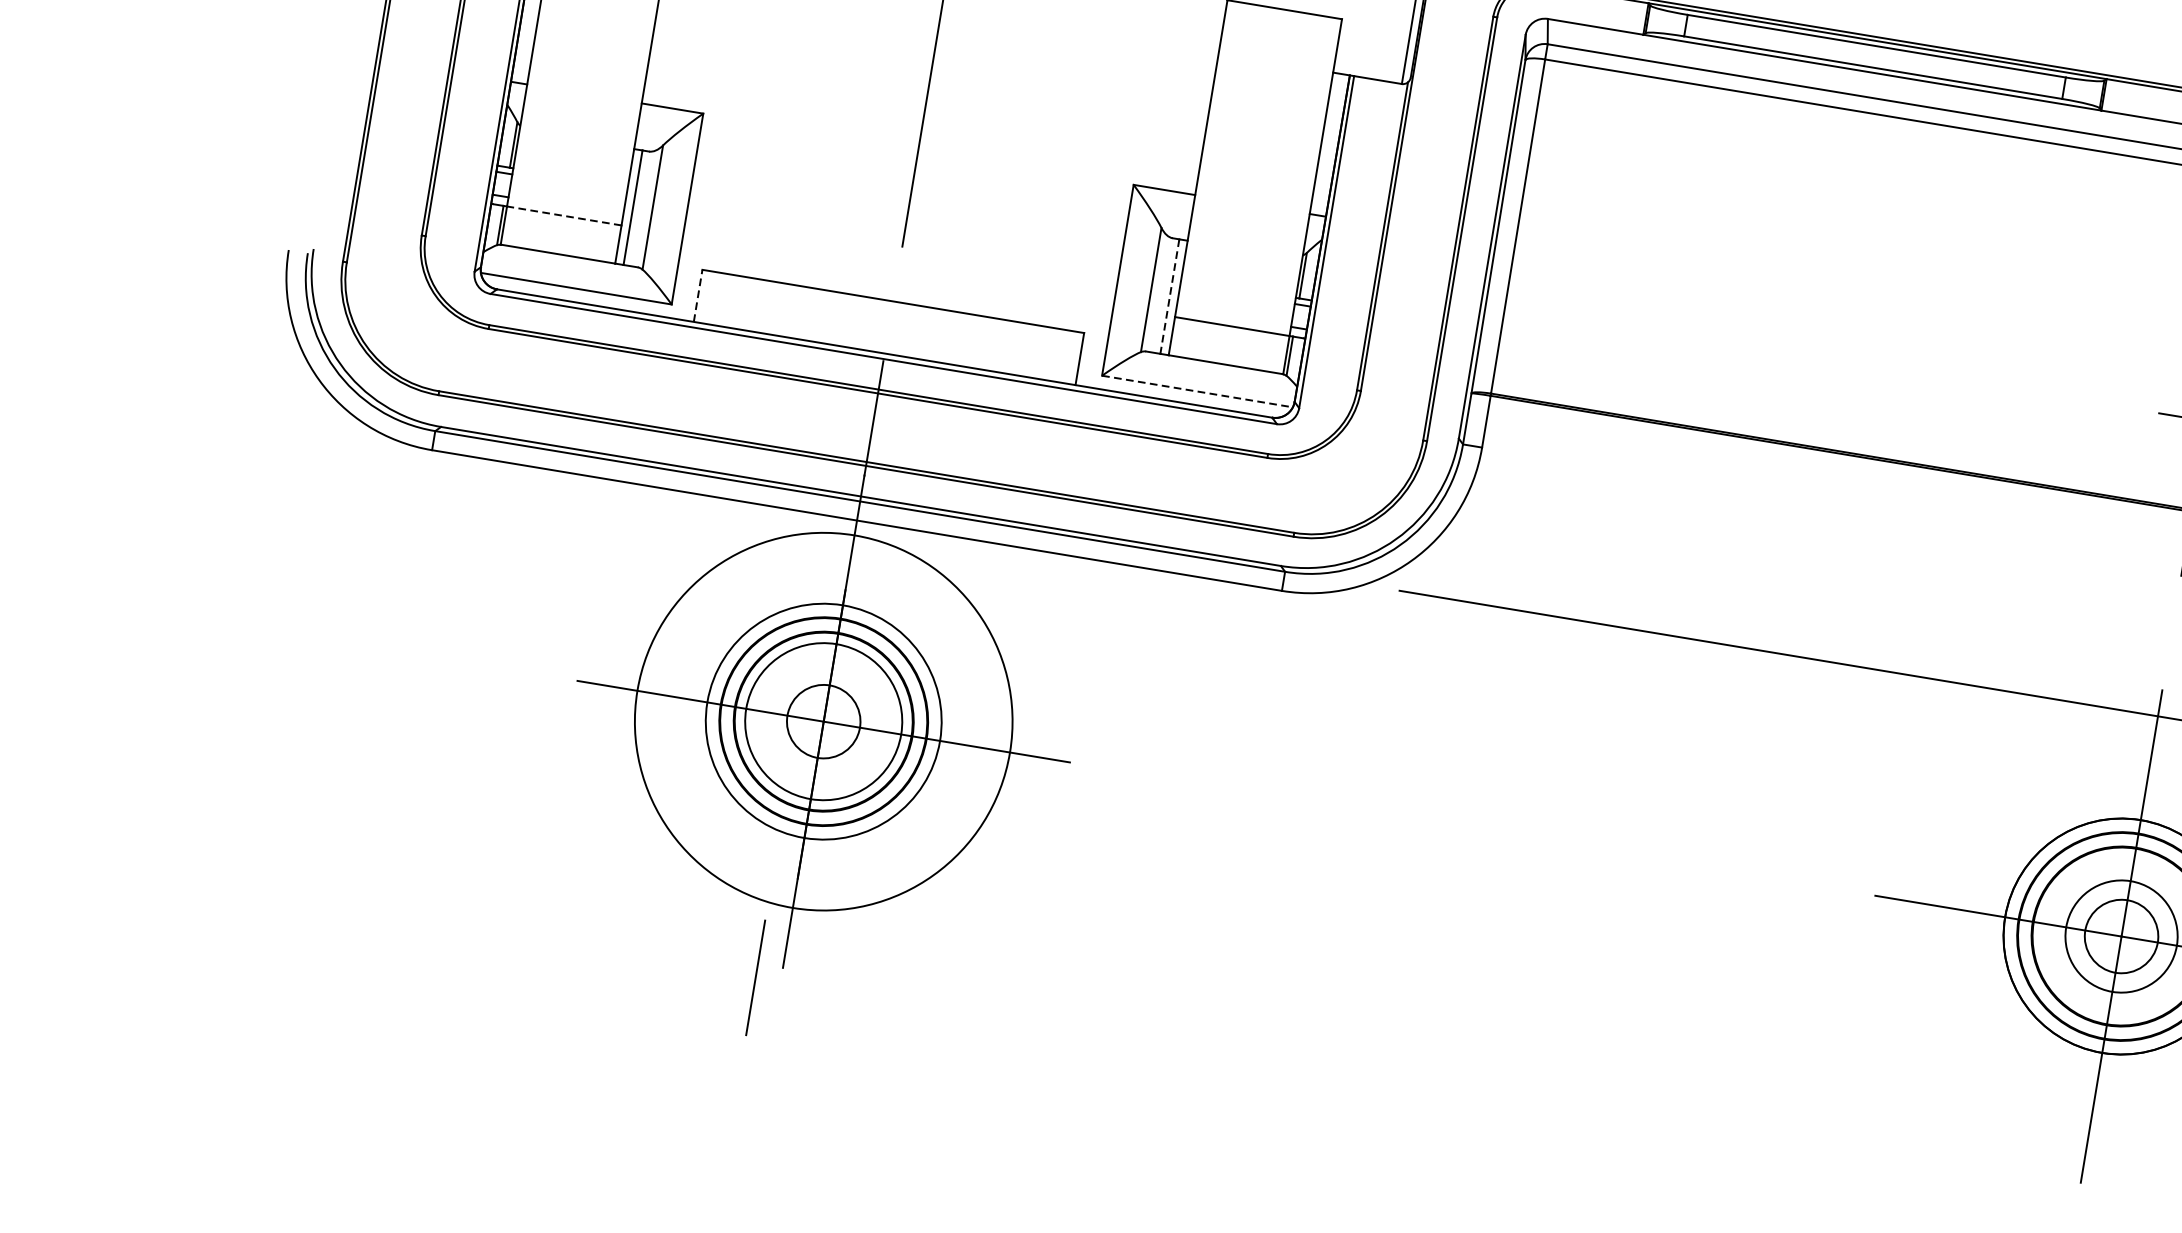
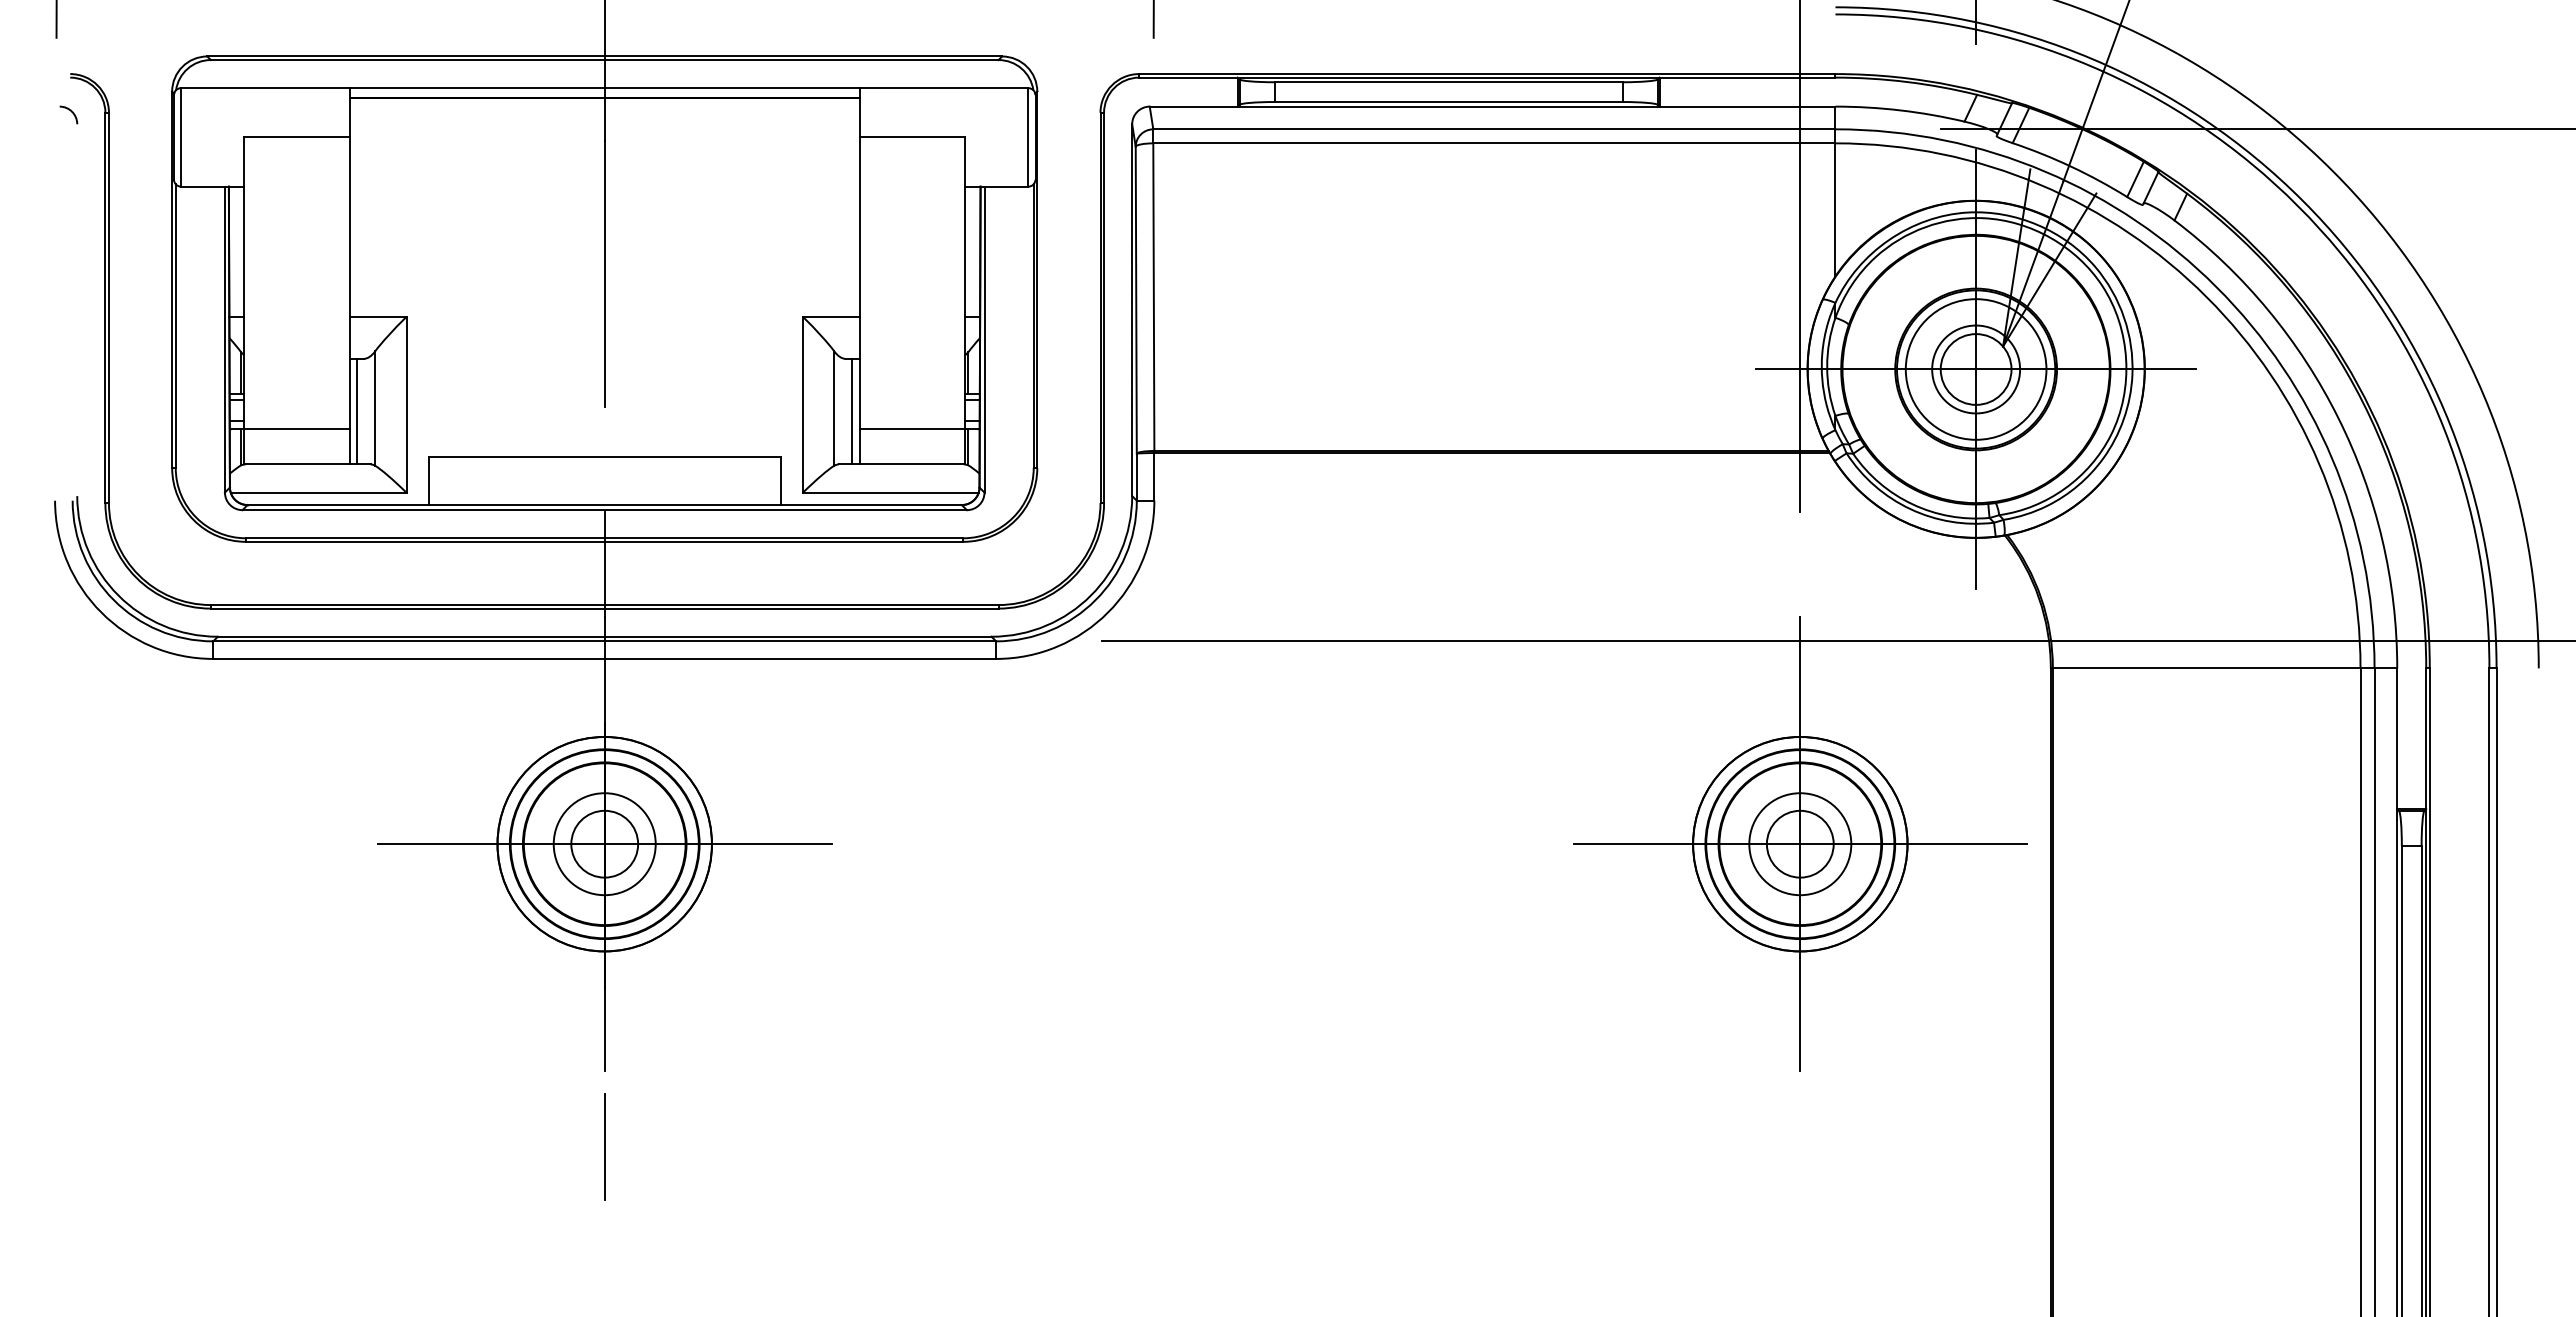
line: (564, 216) -> (297, 429), dashed -> solid
line: (697, 296) -> (428, 481), dashed -> solid
line: (1170, 296) -> (852, 411), dashed -> solid
line: (1197, 391) -> (890, 492), dashed -> solid
circle: (823, 720) -> (604, 843), size x0.62
circle: (823, 721) -> (604, 844), size x0.71
line: (755, 977) -> (604, 1146), moved

